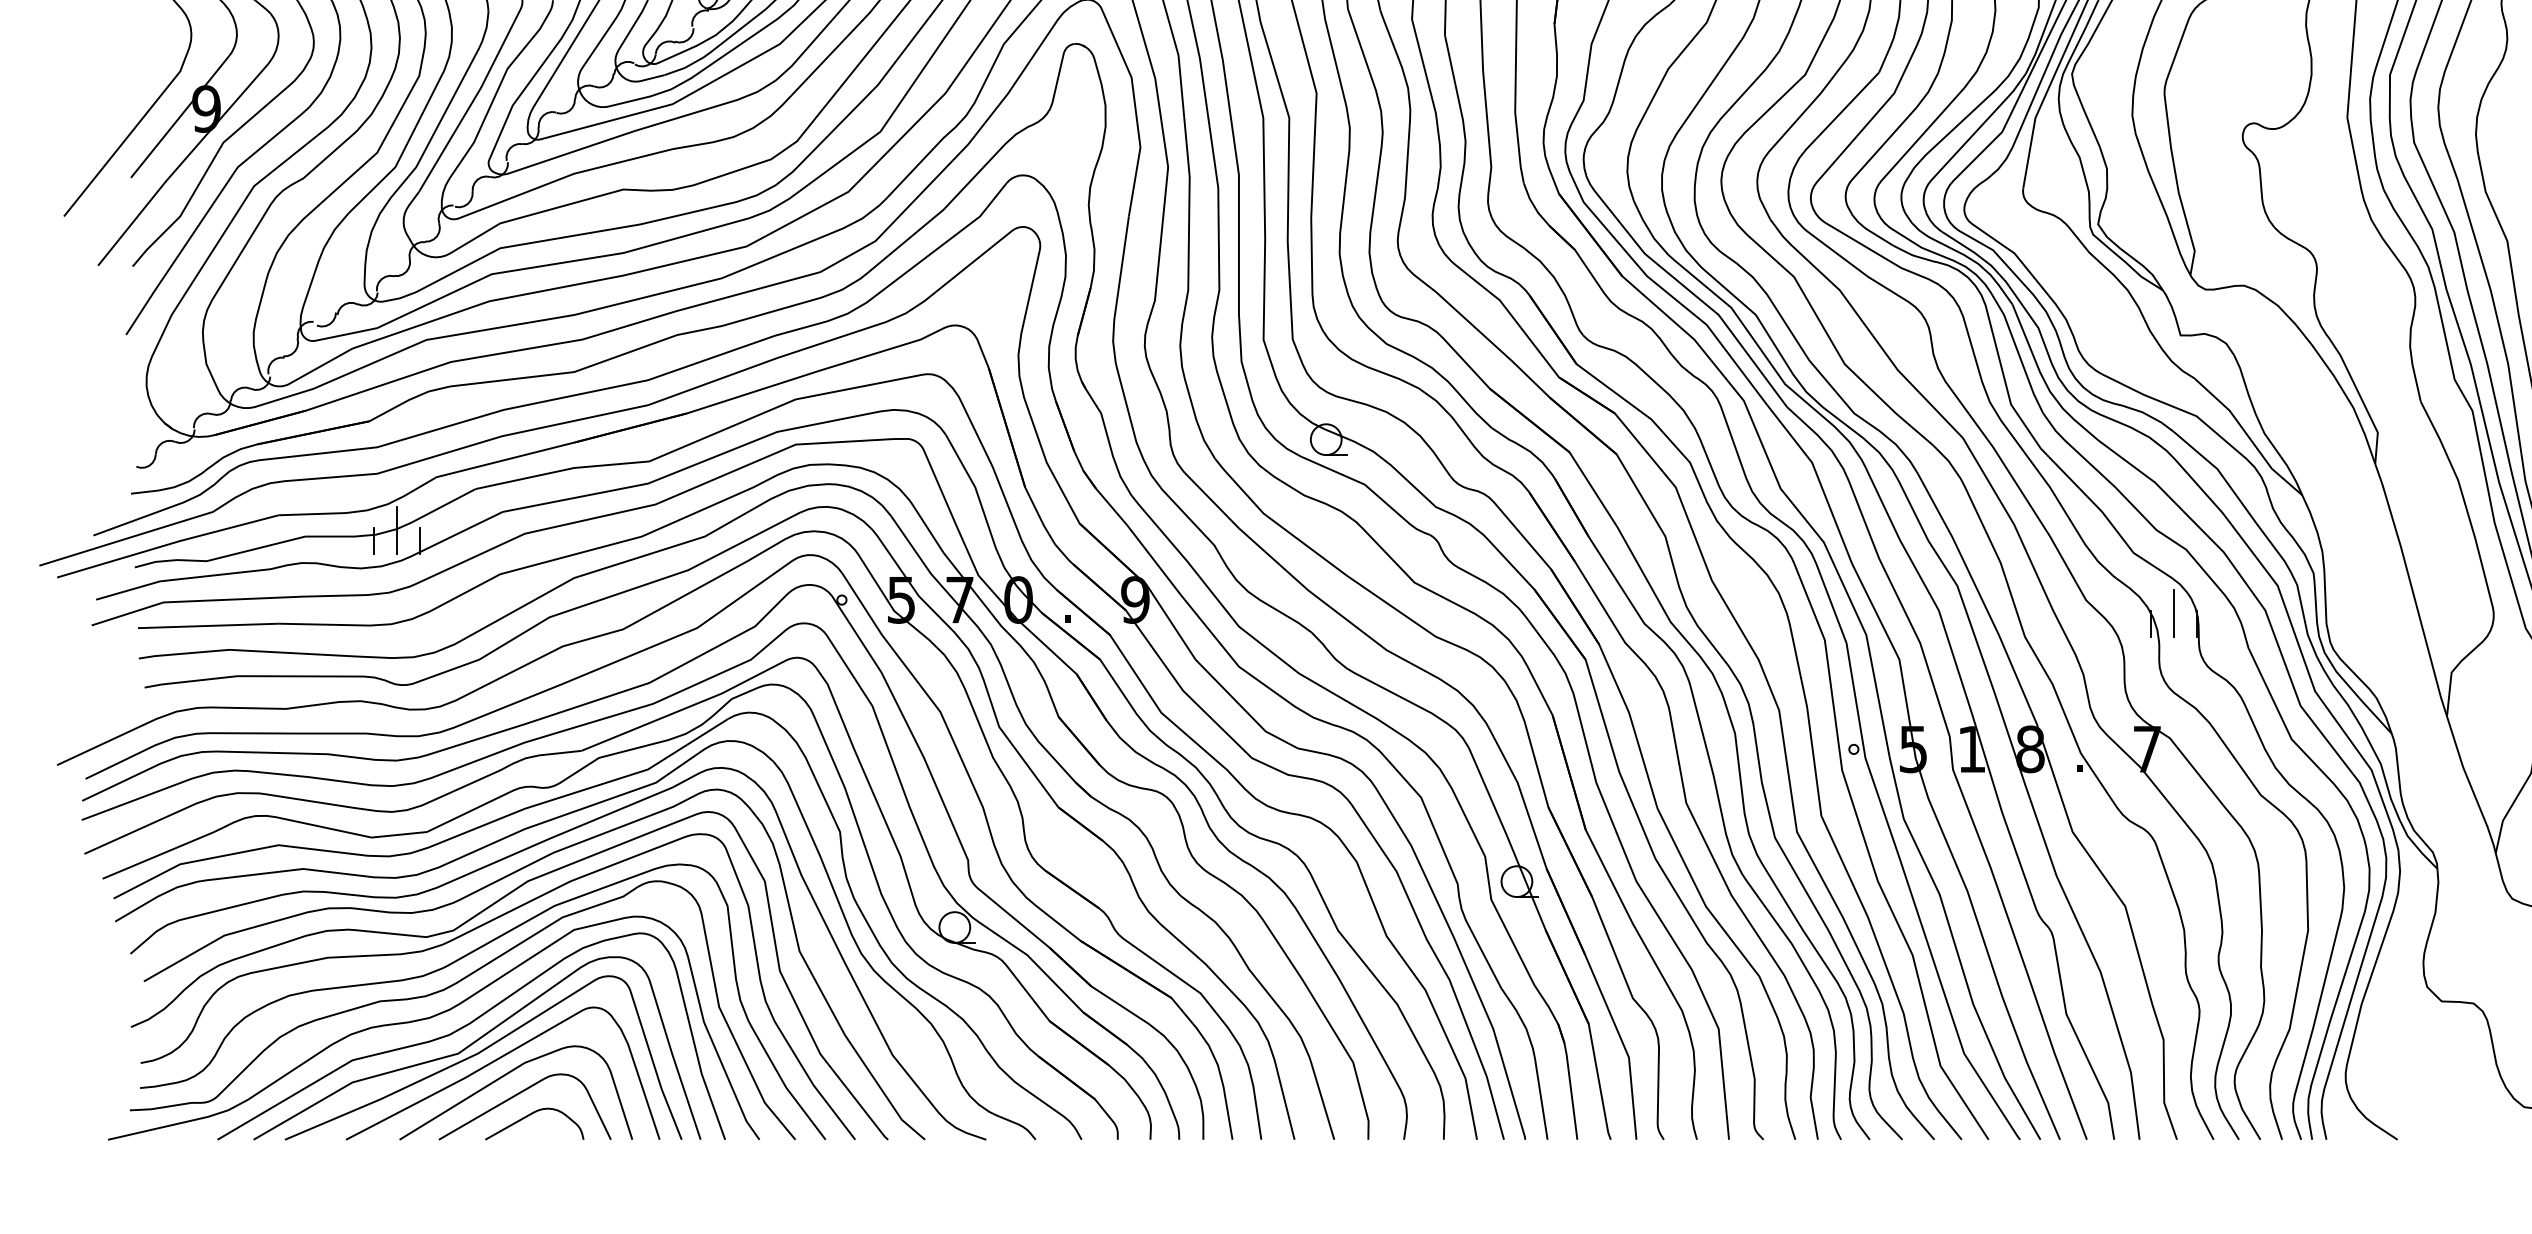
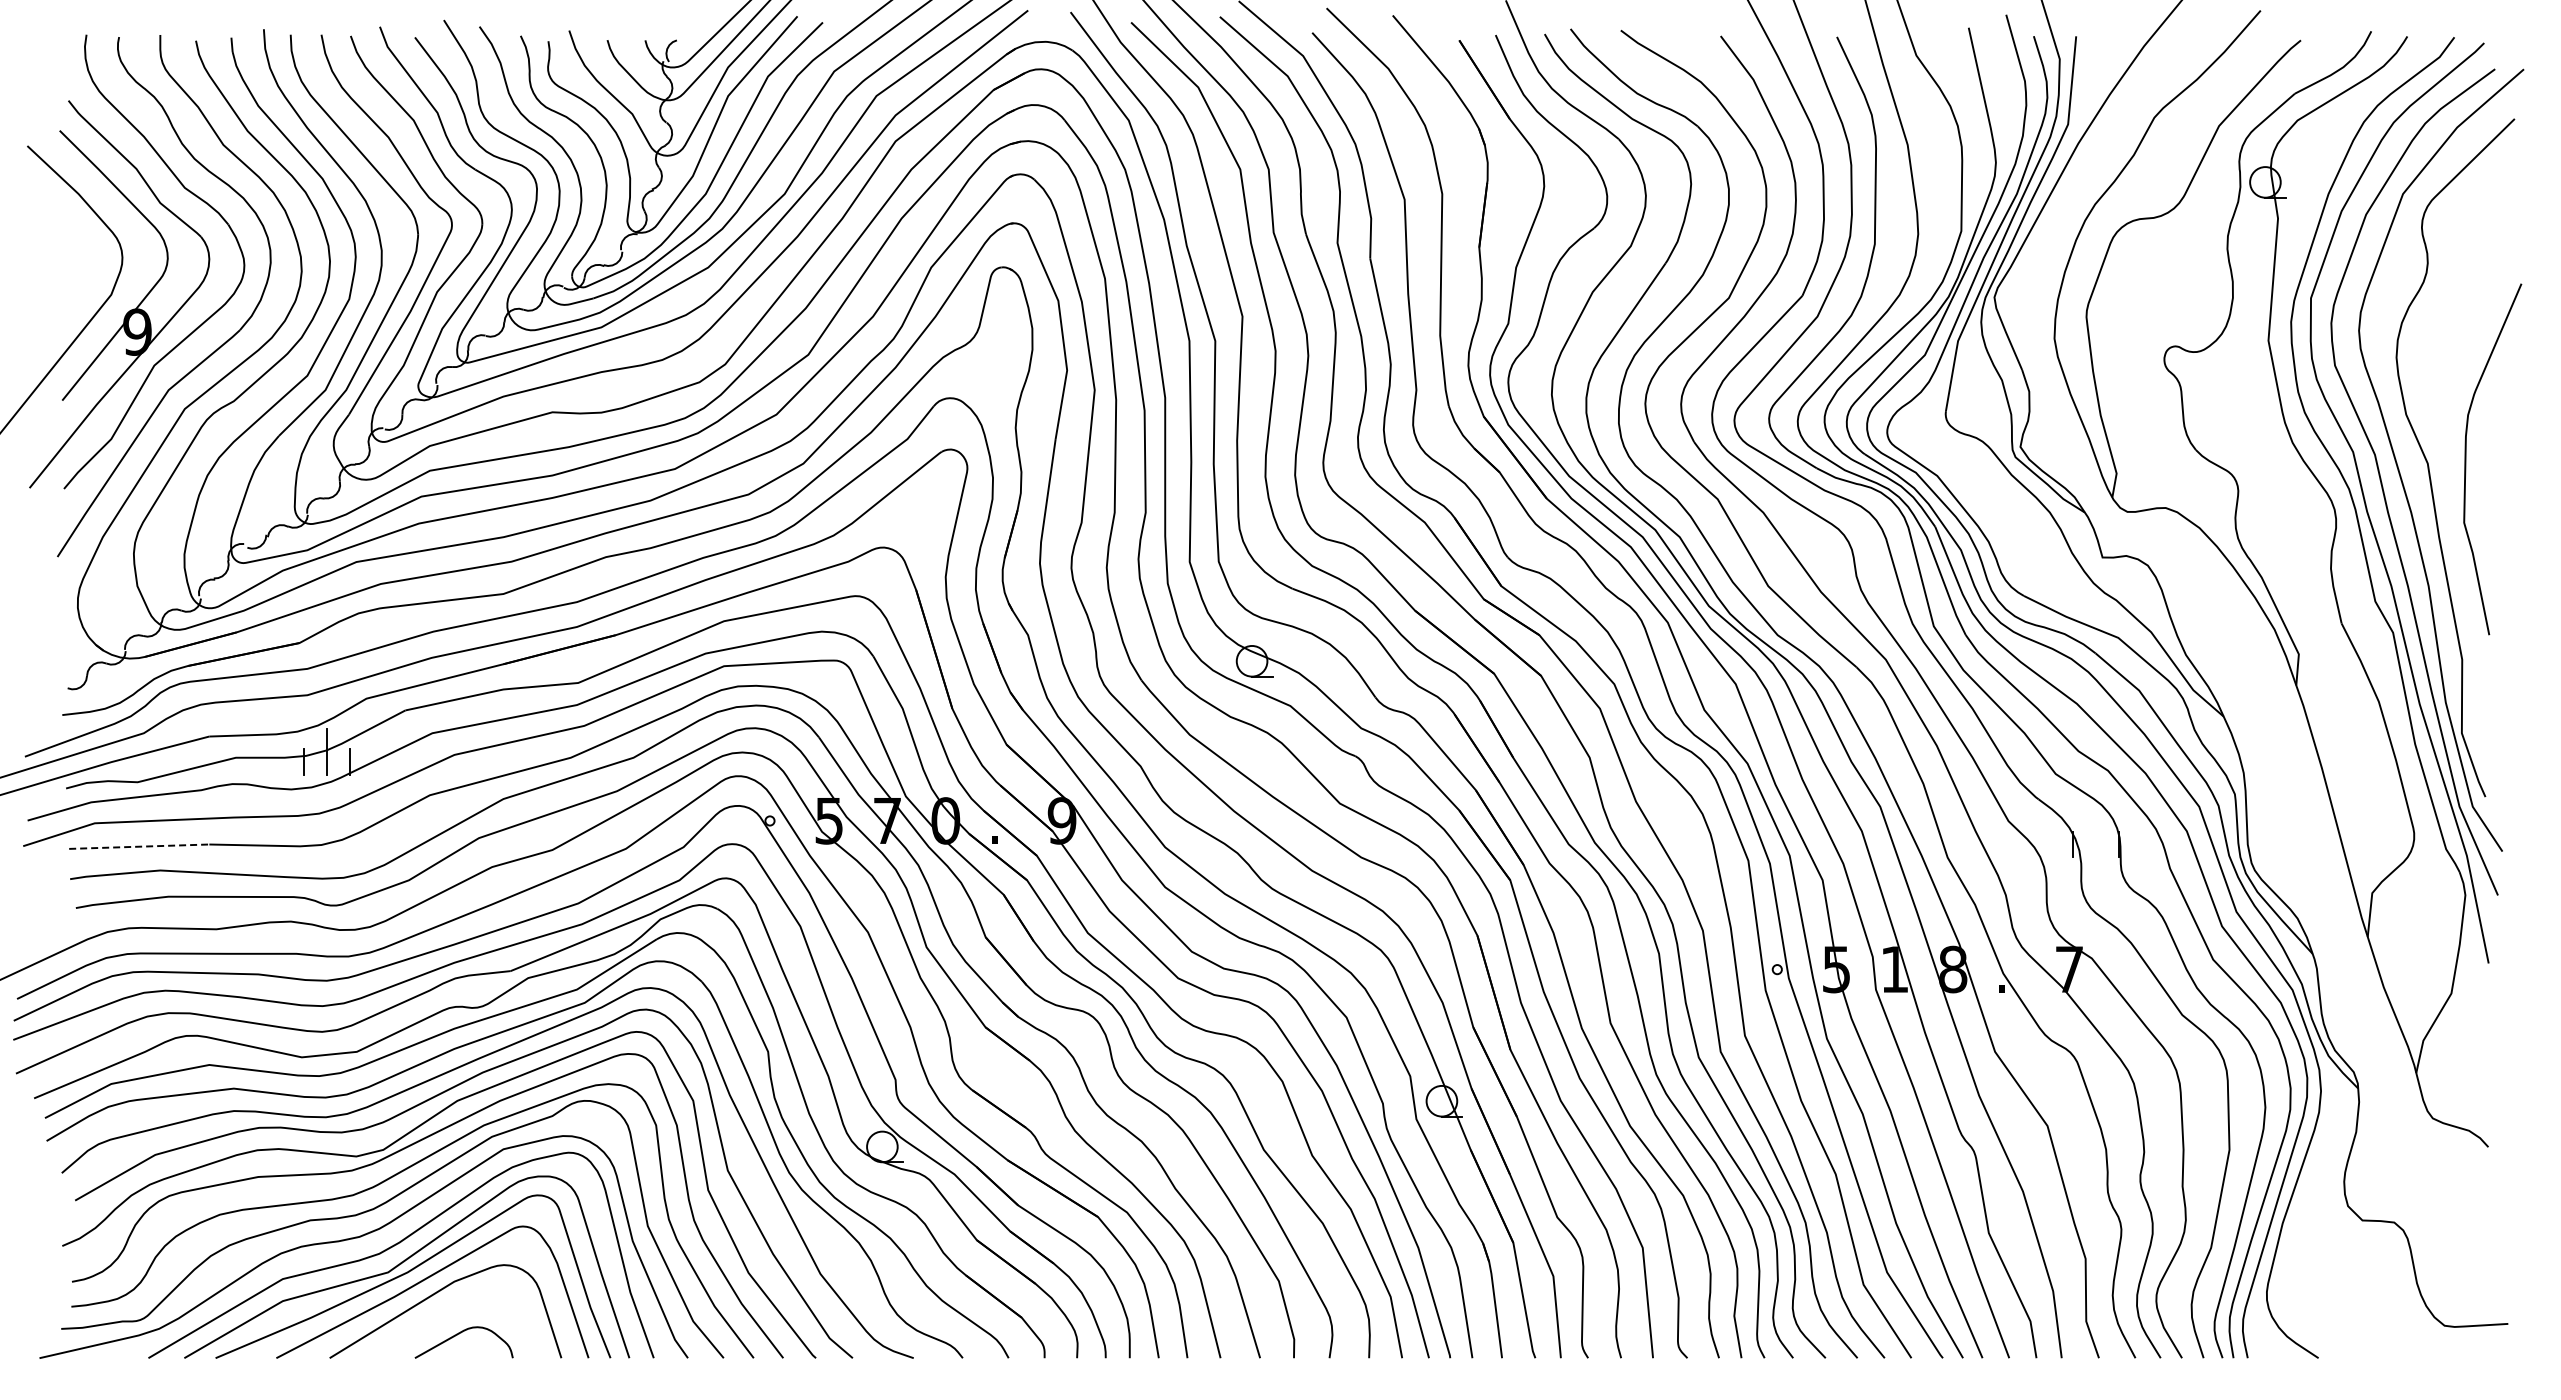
line: (2174, 613) -> (2096, 834), removed
line: (208, 625) -> (139, 846), solid -> dashed
curve: (518, 1094) -> (448, 1313), removed

